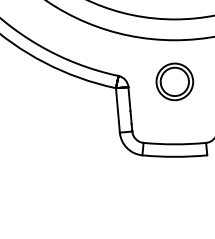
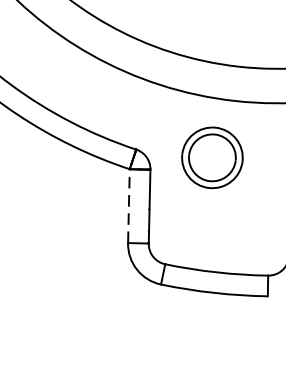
part: (174, 81) -> (211, 157), moved
line: (117, 109) -> (128, 204), solid -> dashed

